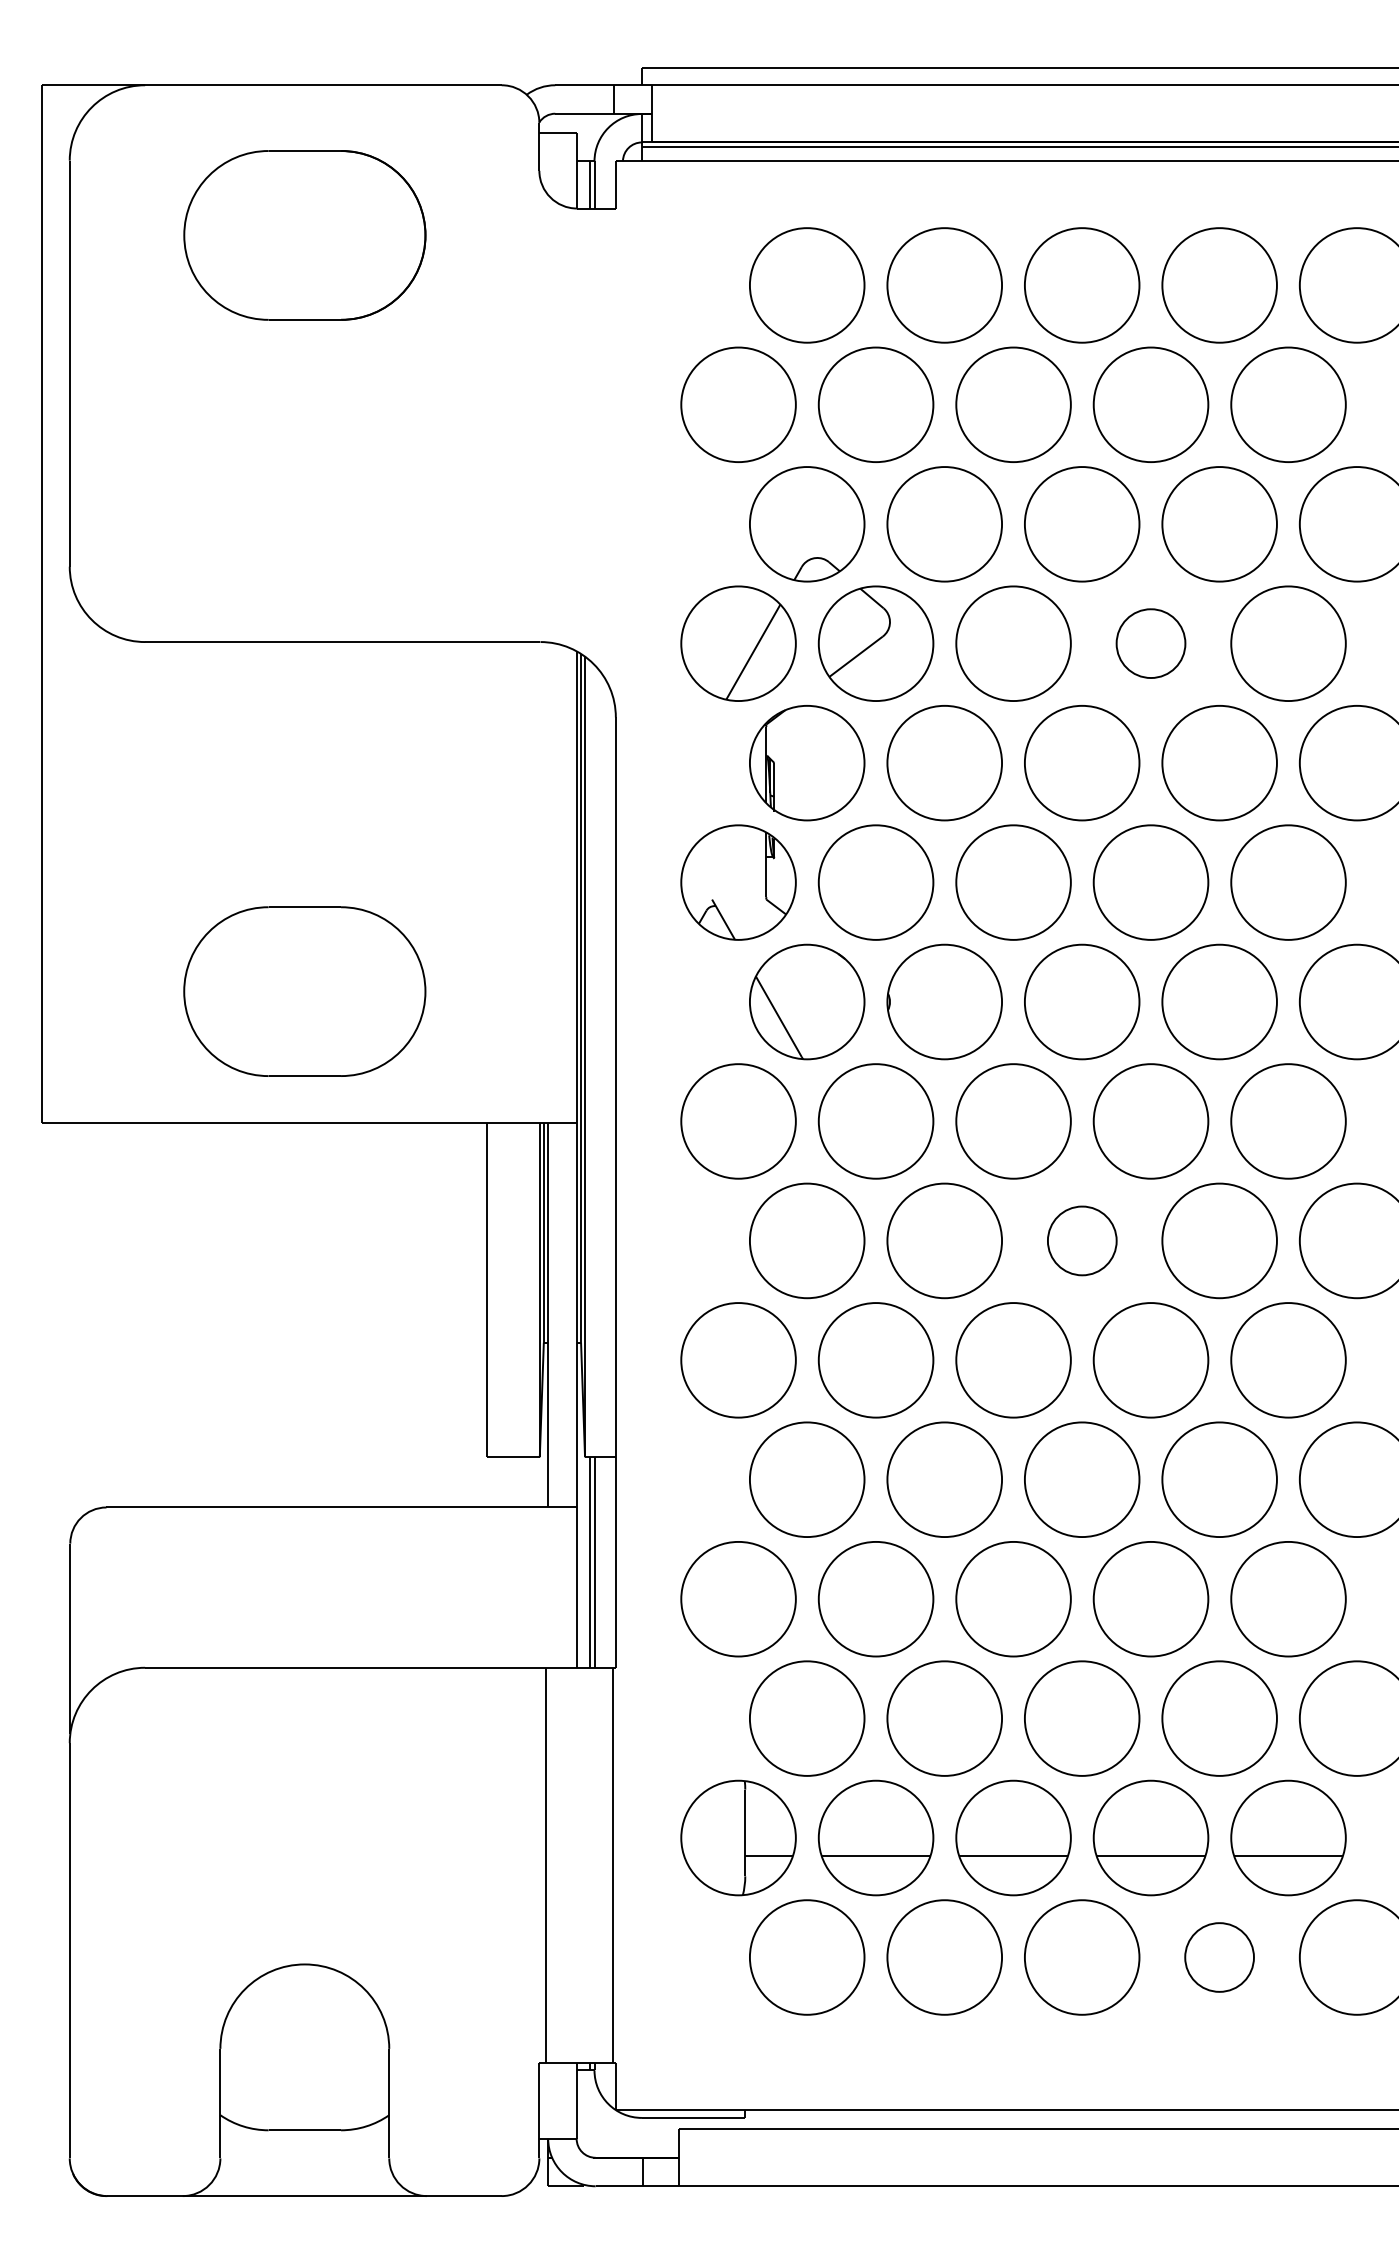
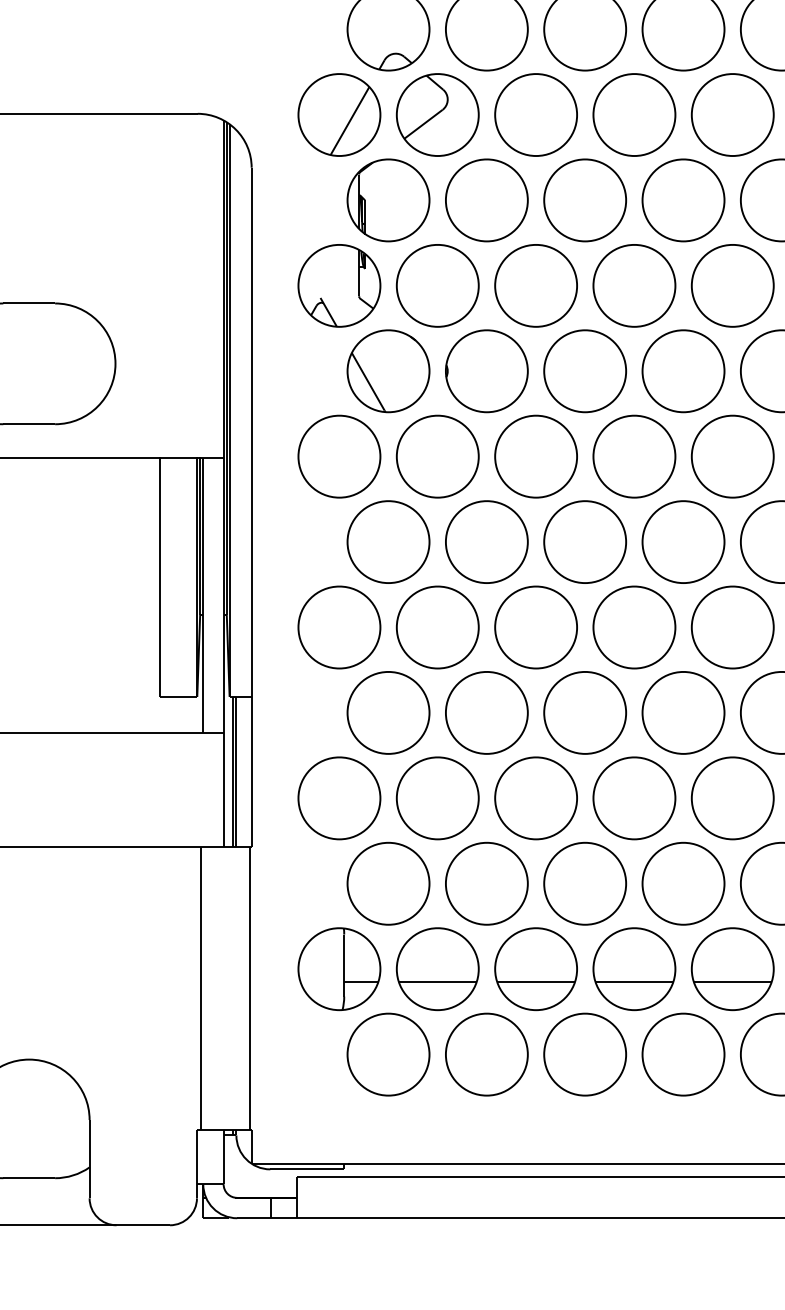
part: (1150, 643) -> (634, 114), size x1.67
part: (1082, 1240) -> (585, 541), size x1.67
part: (1219, 1957) -> (683, 1054), size x1.67

